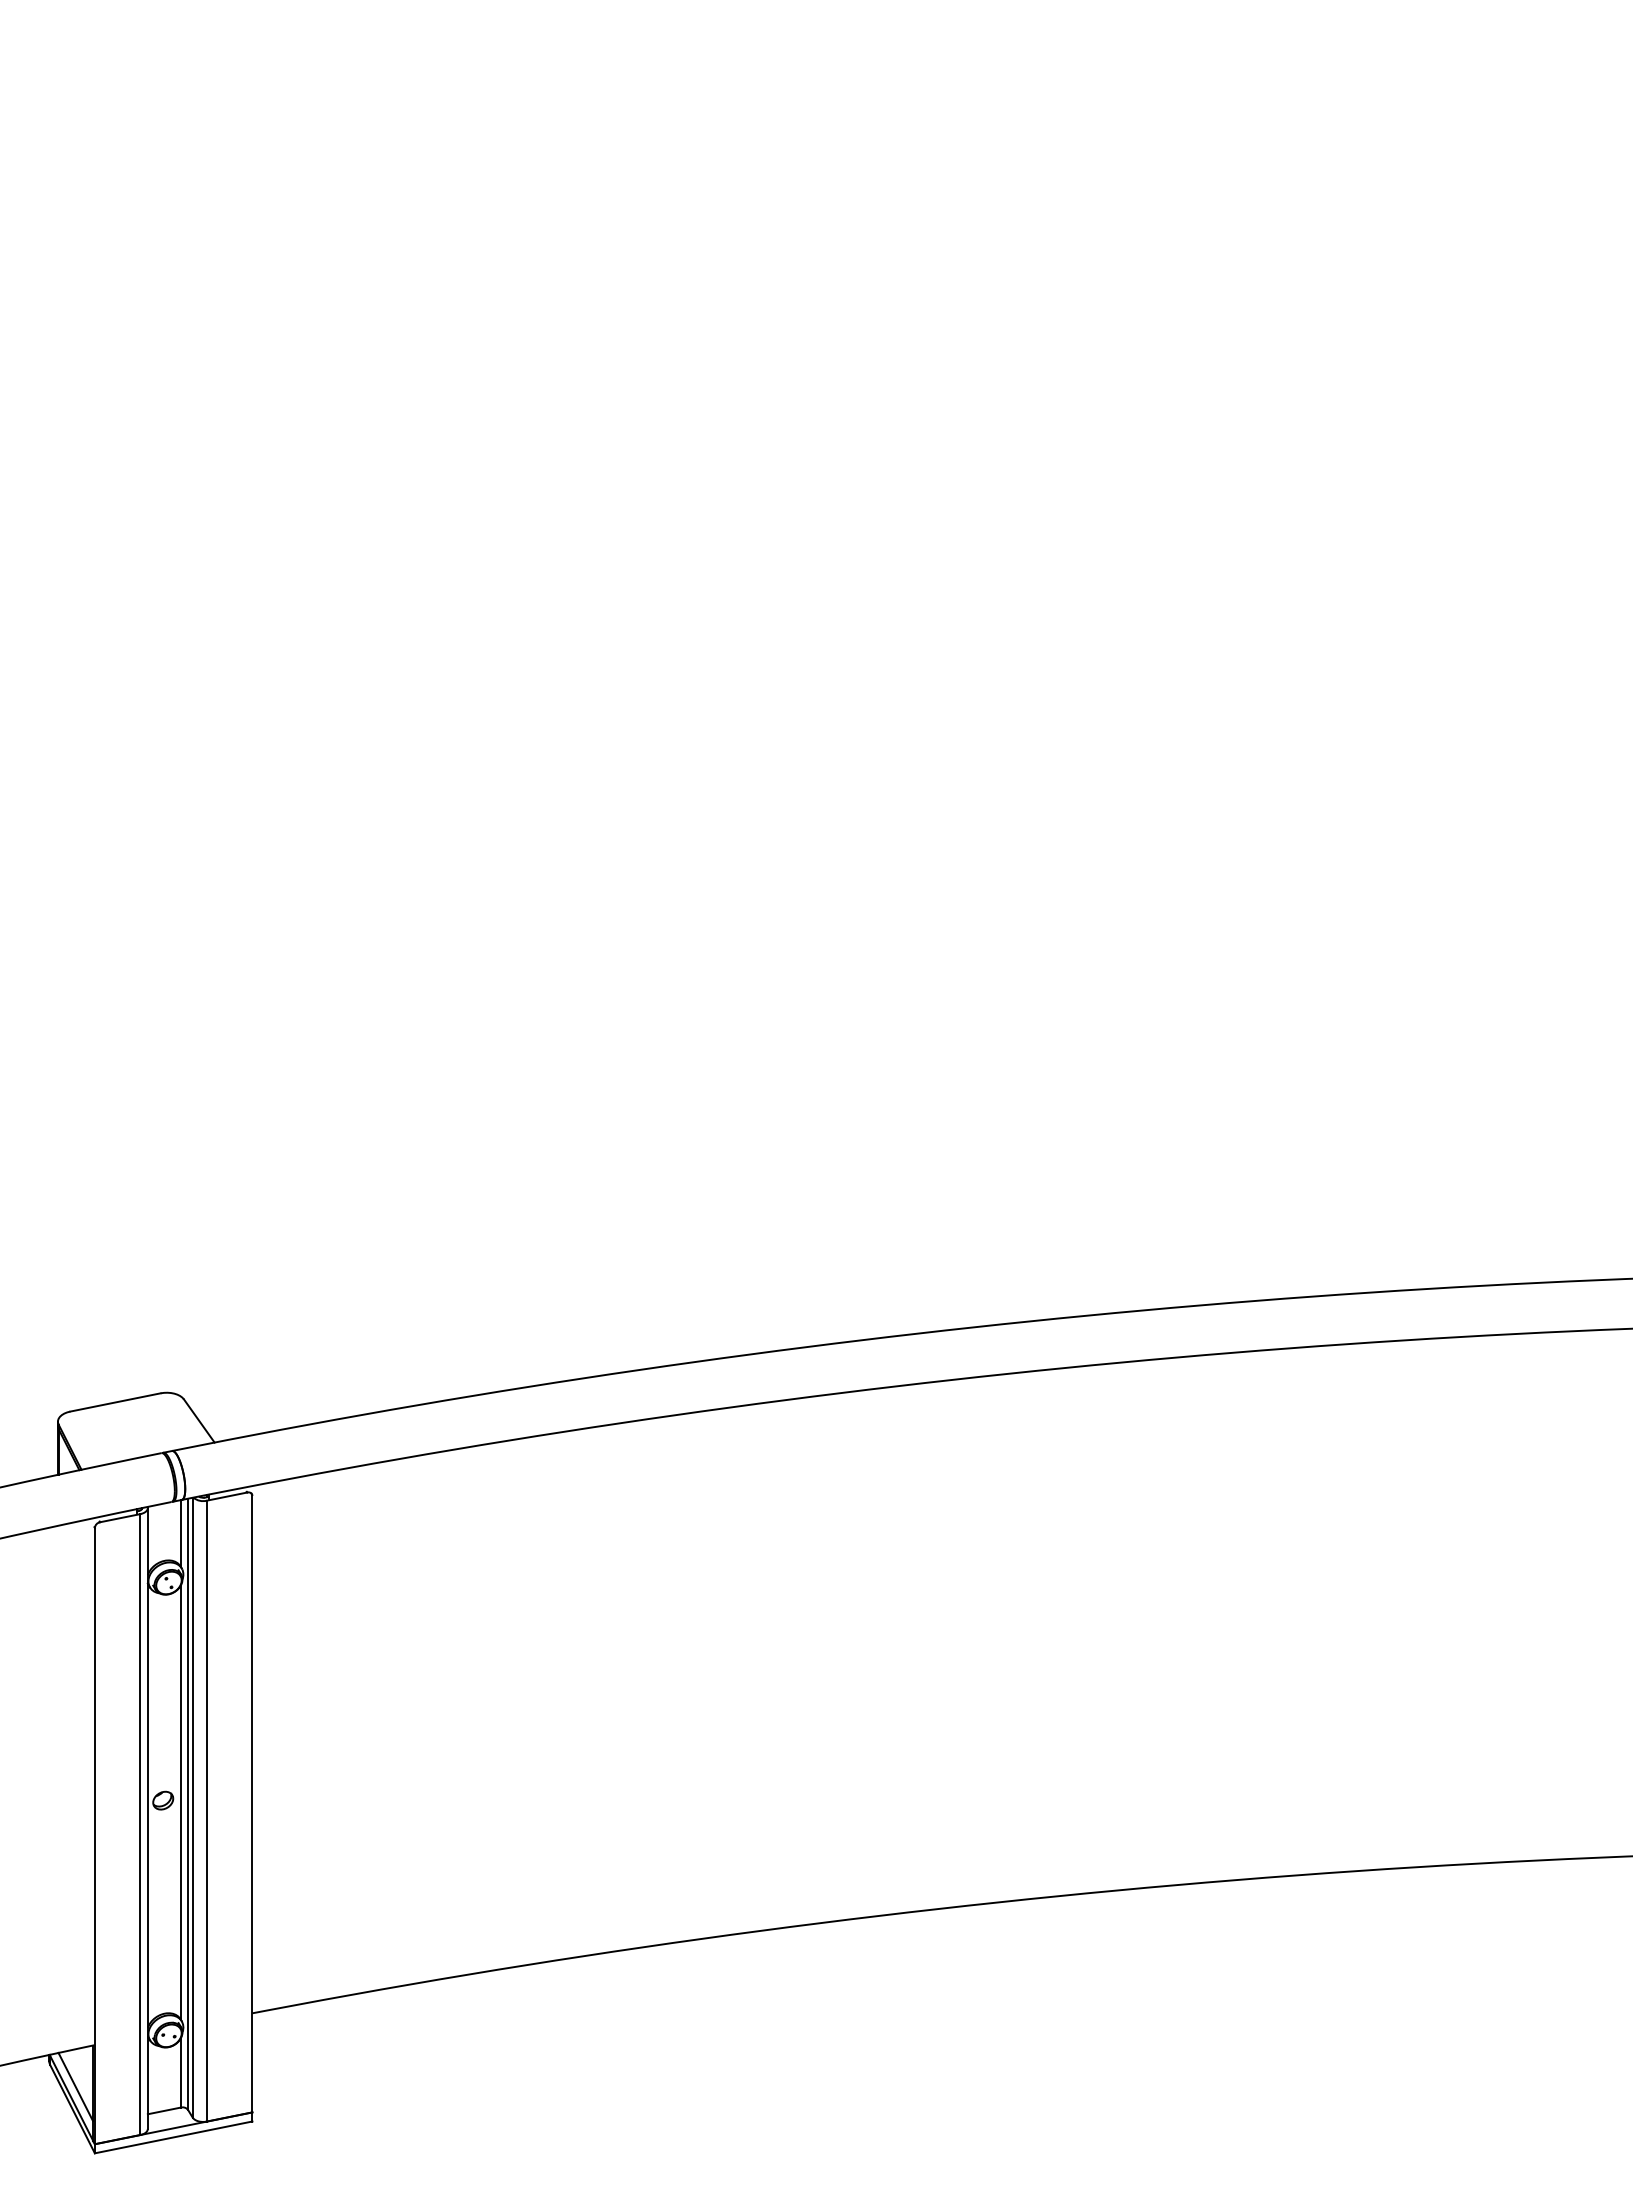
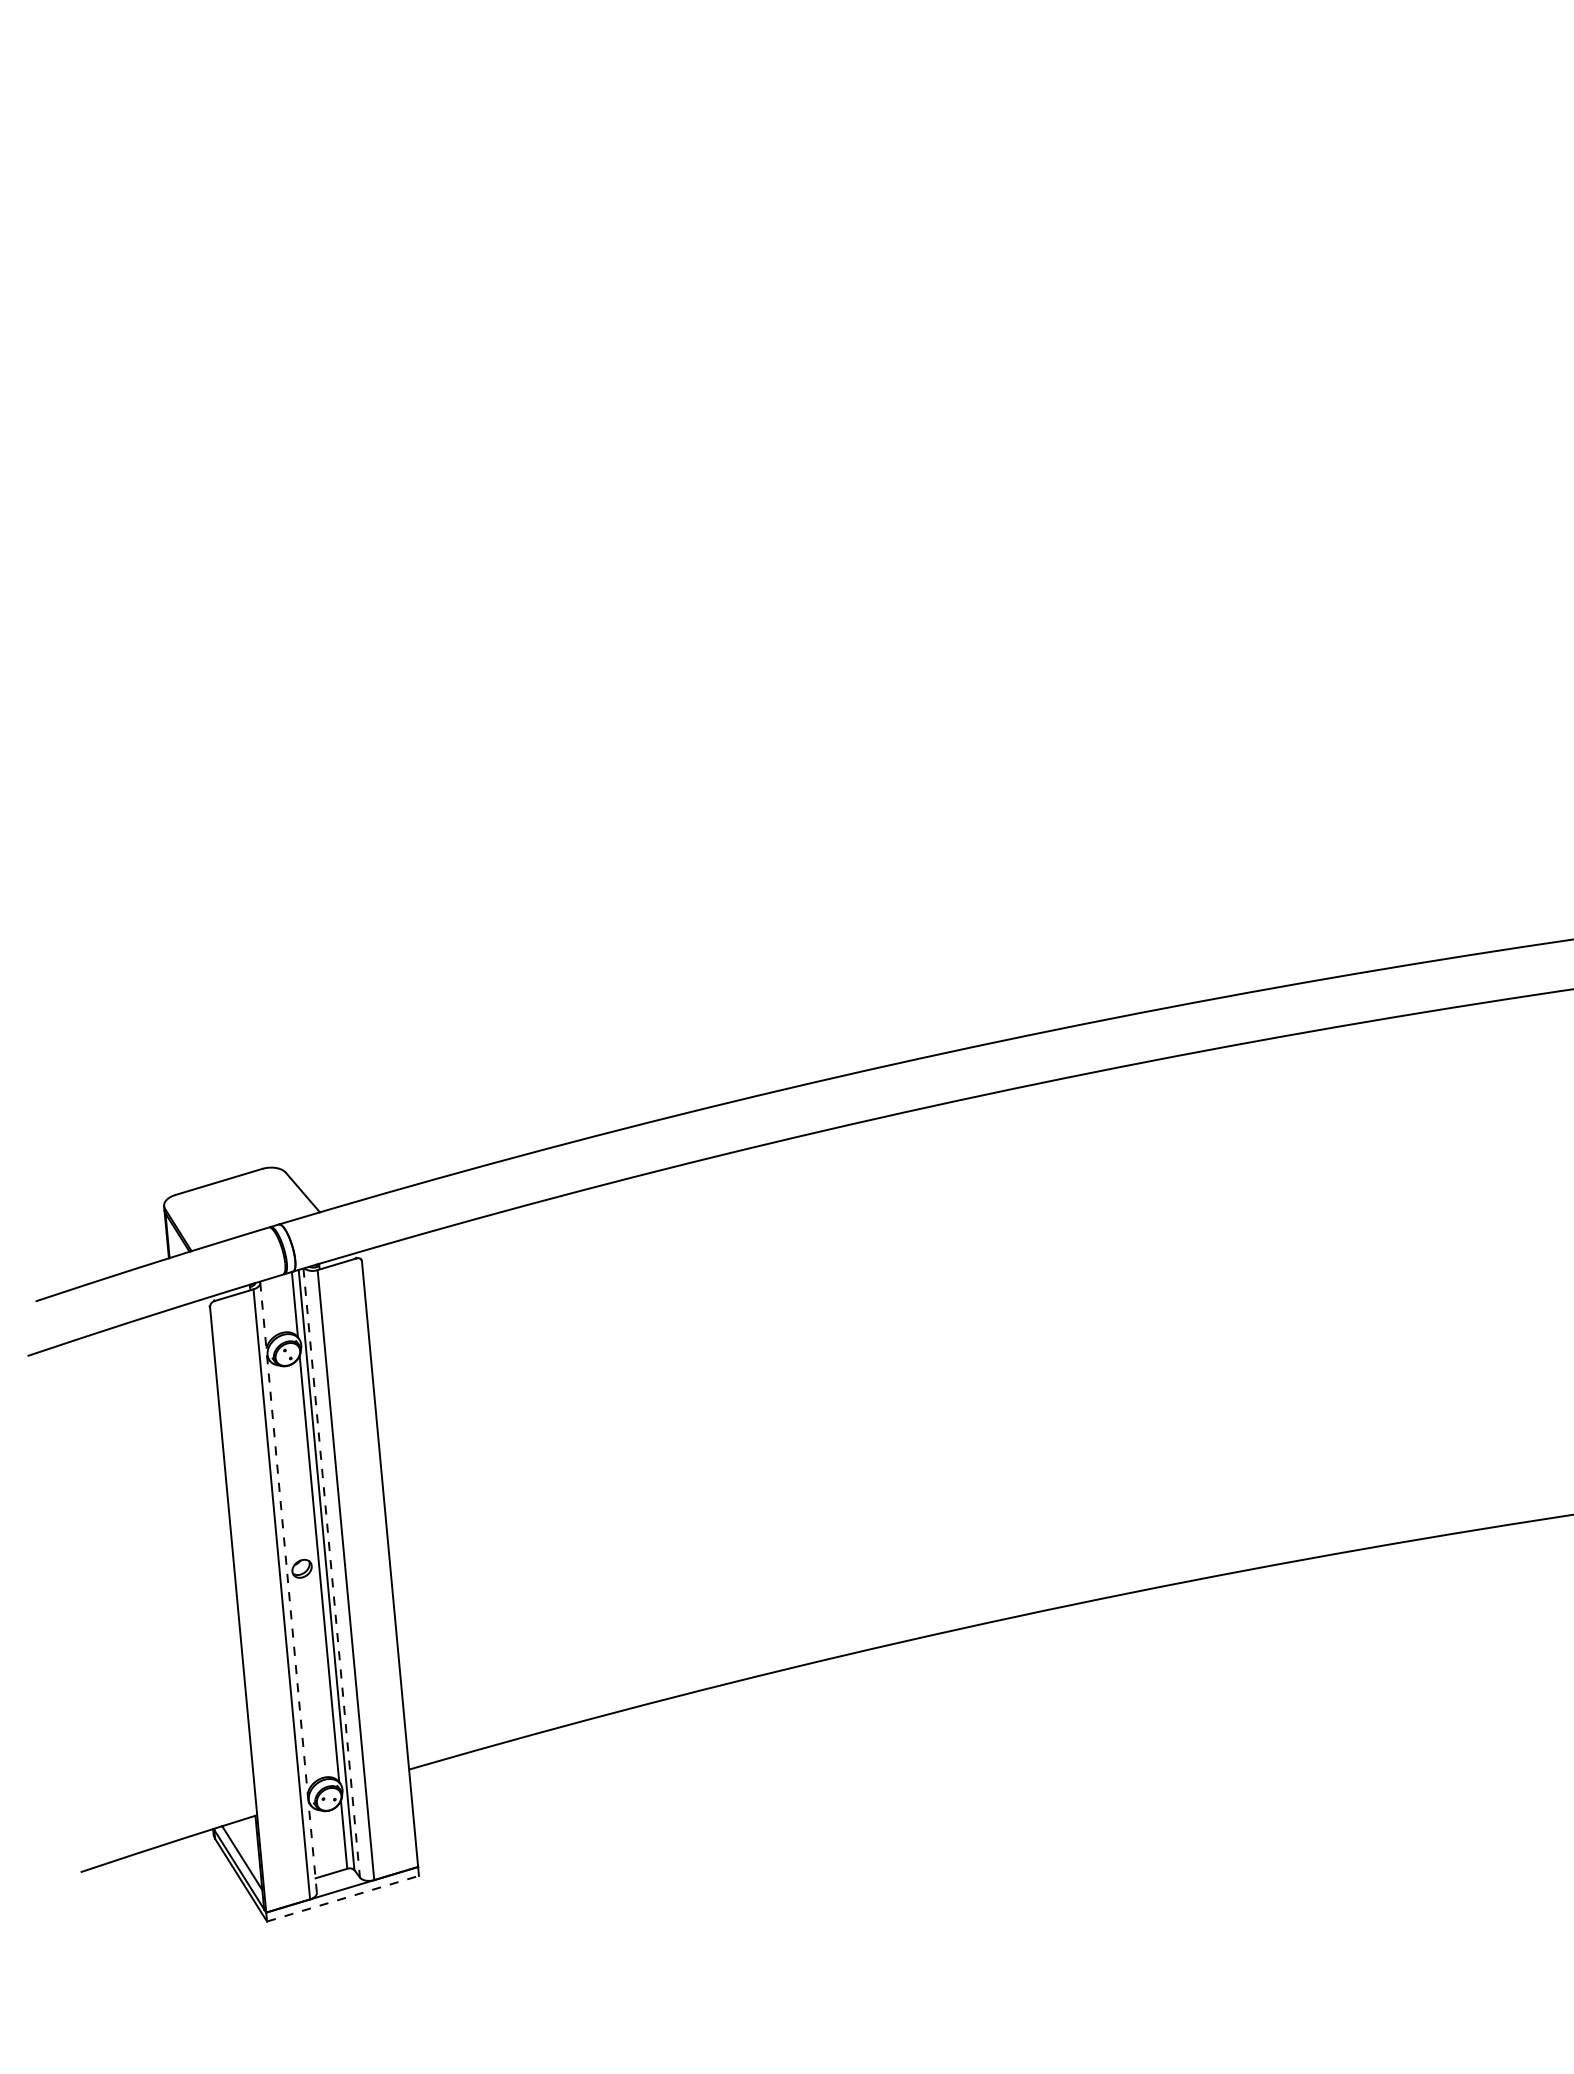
line: (192, 1807) -> (331, 1572), solid -> dashed
line: (147, 1818) -> (288, 1587), solid -> dashed
line: (174, 2137) -> (343, 1898), solid -> dashed

